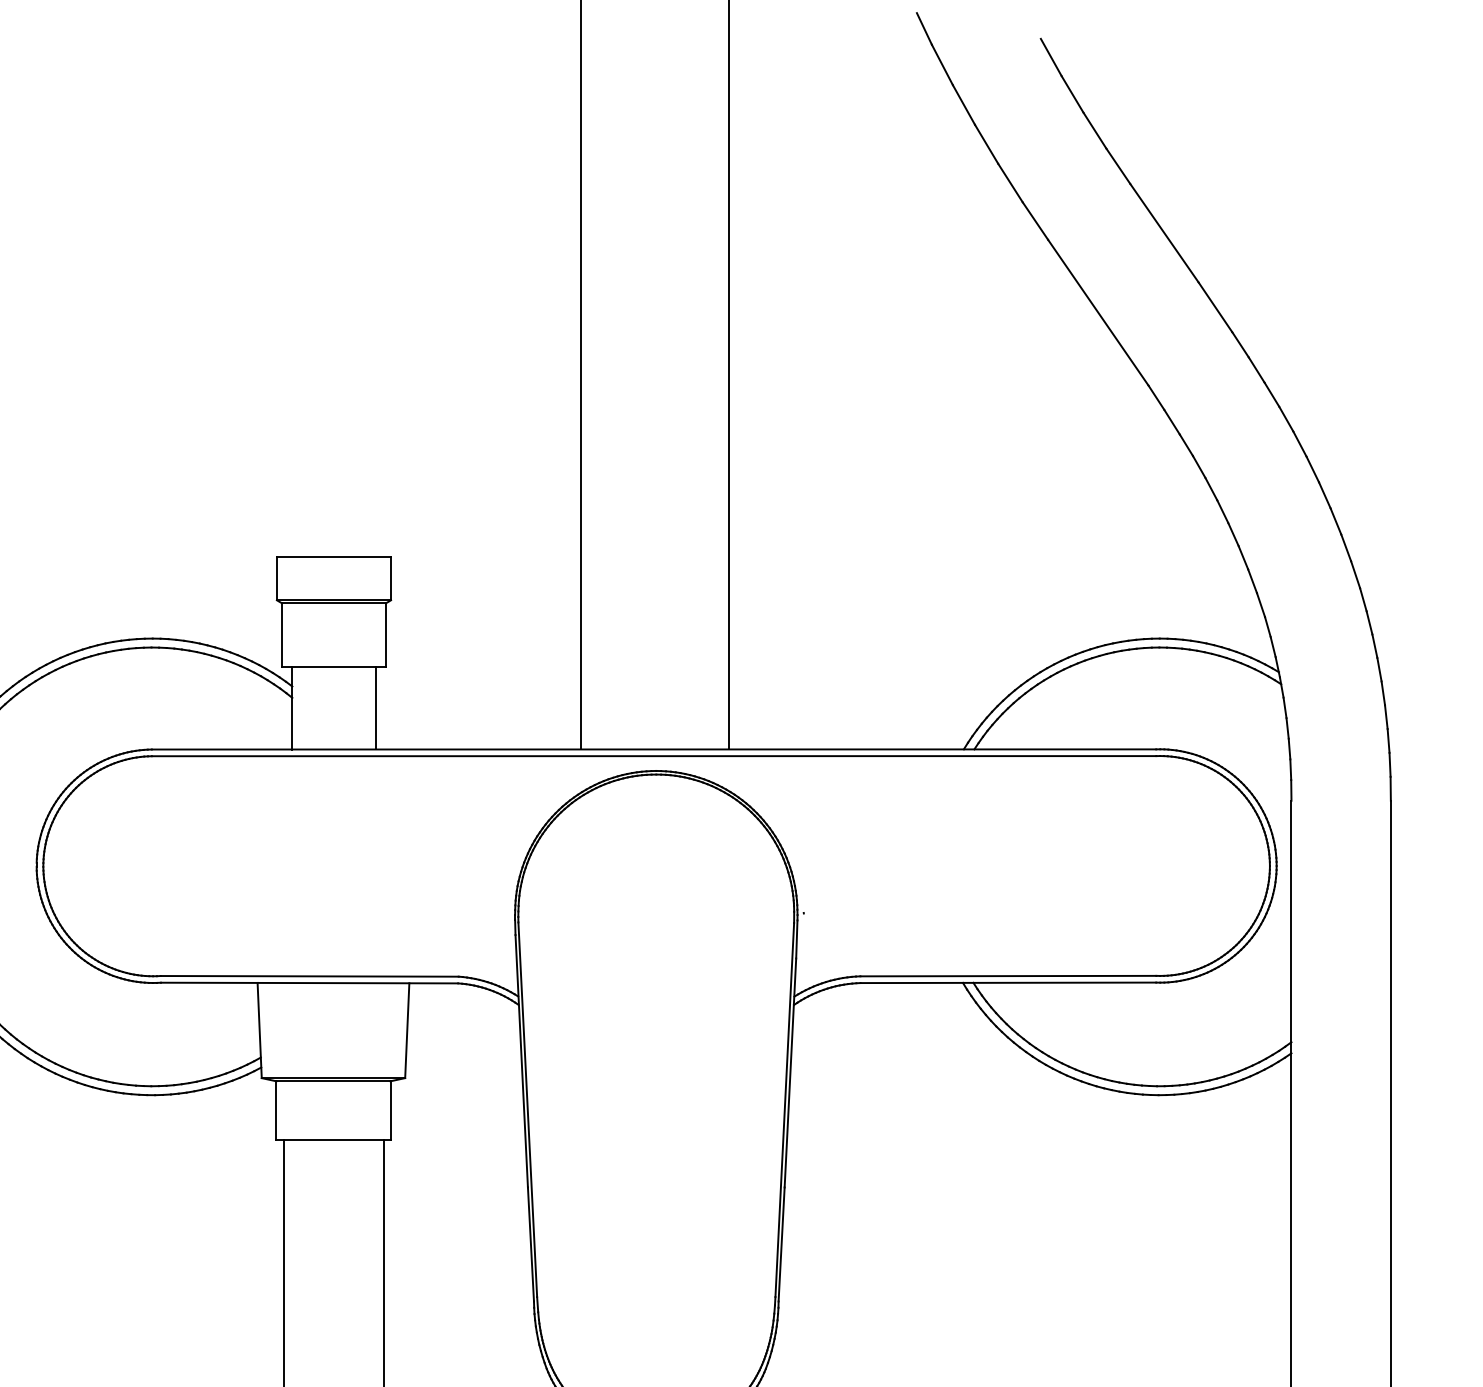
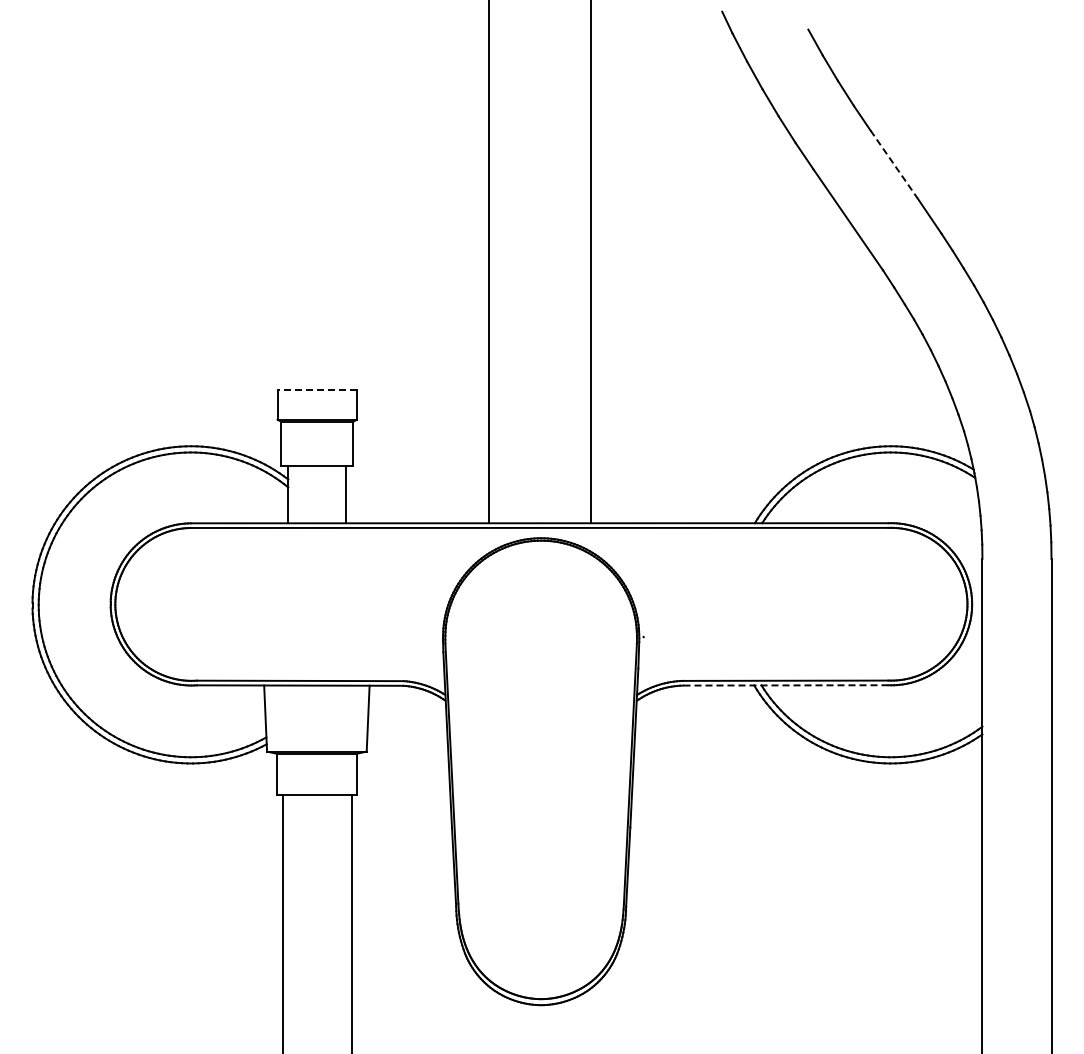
line: (1164, 233) -> (894, 164), solid -> dashed
line: (334, 556) -> (317, 389), solid -> dashed
line: (1007, 982) -> (785, 685), solid -> dashed

